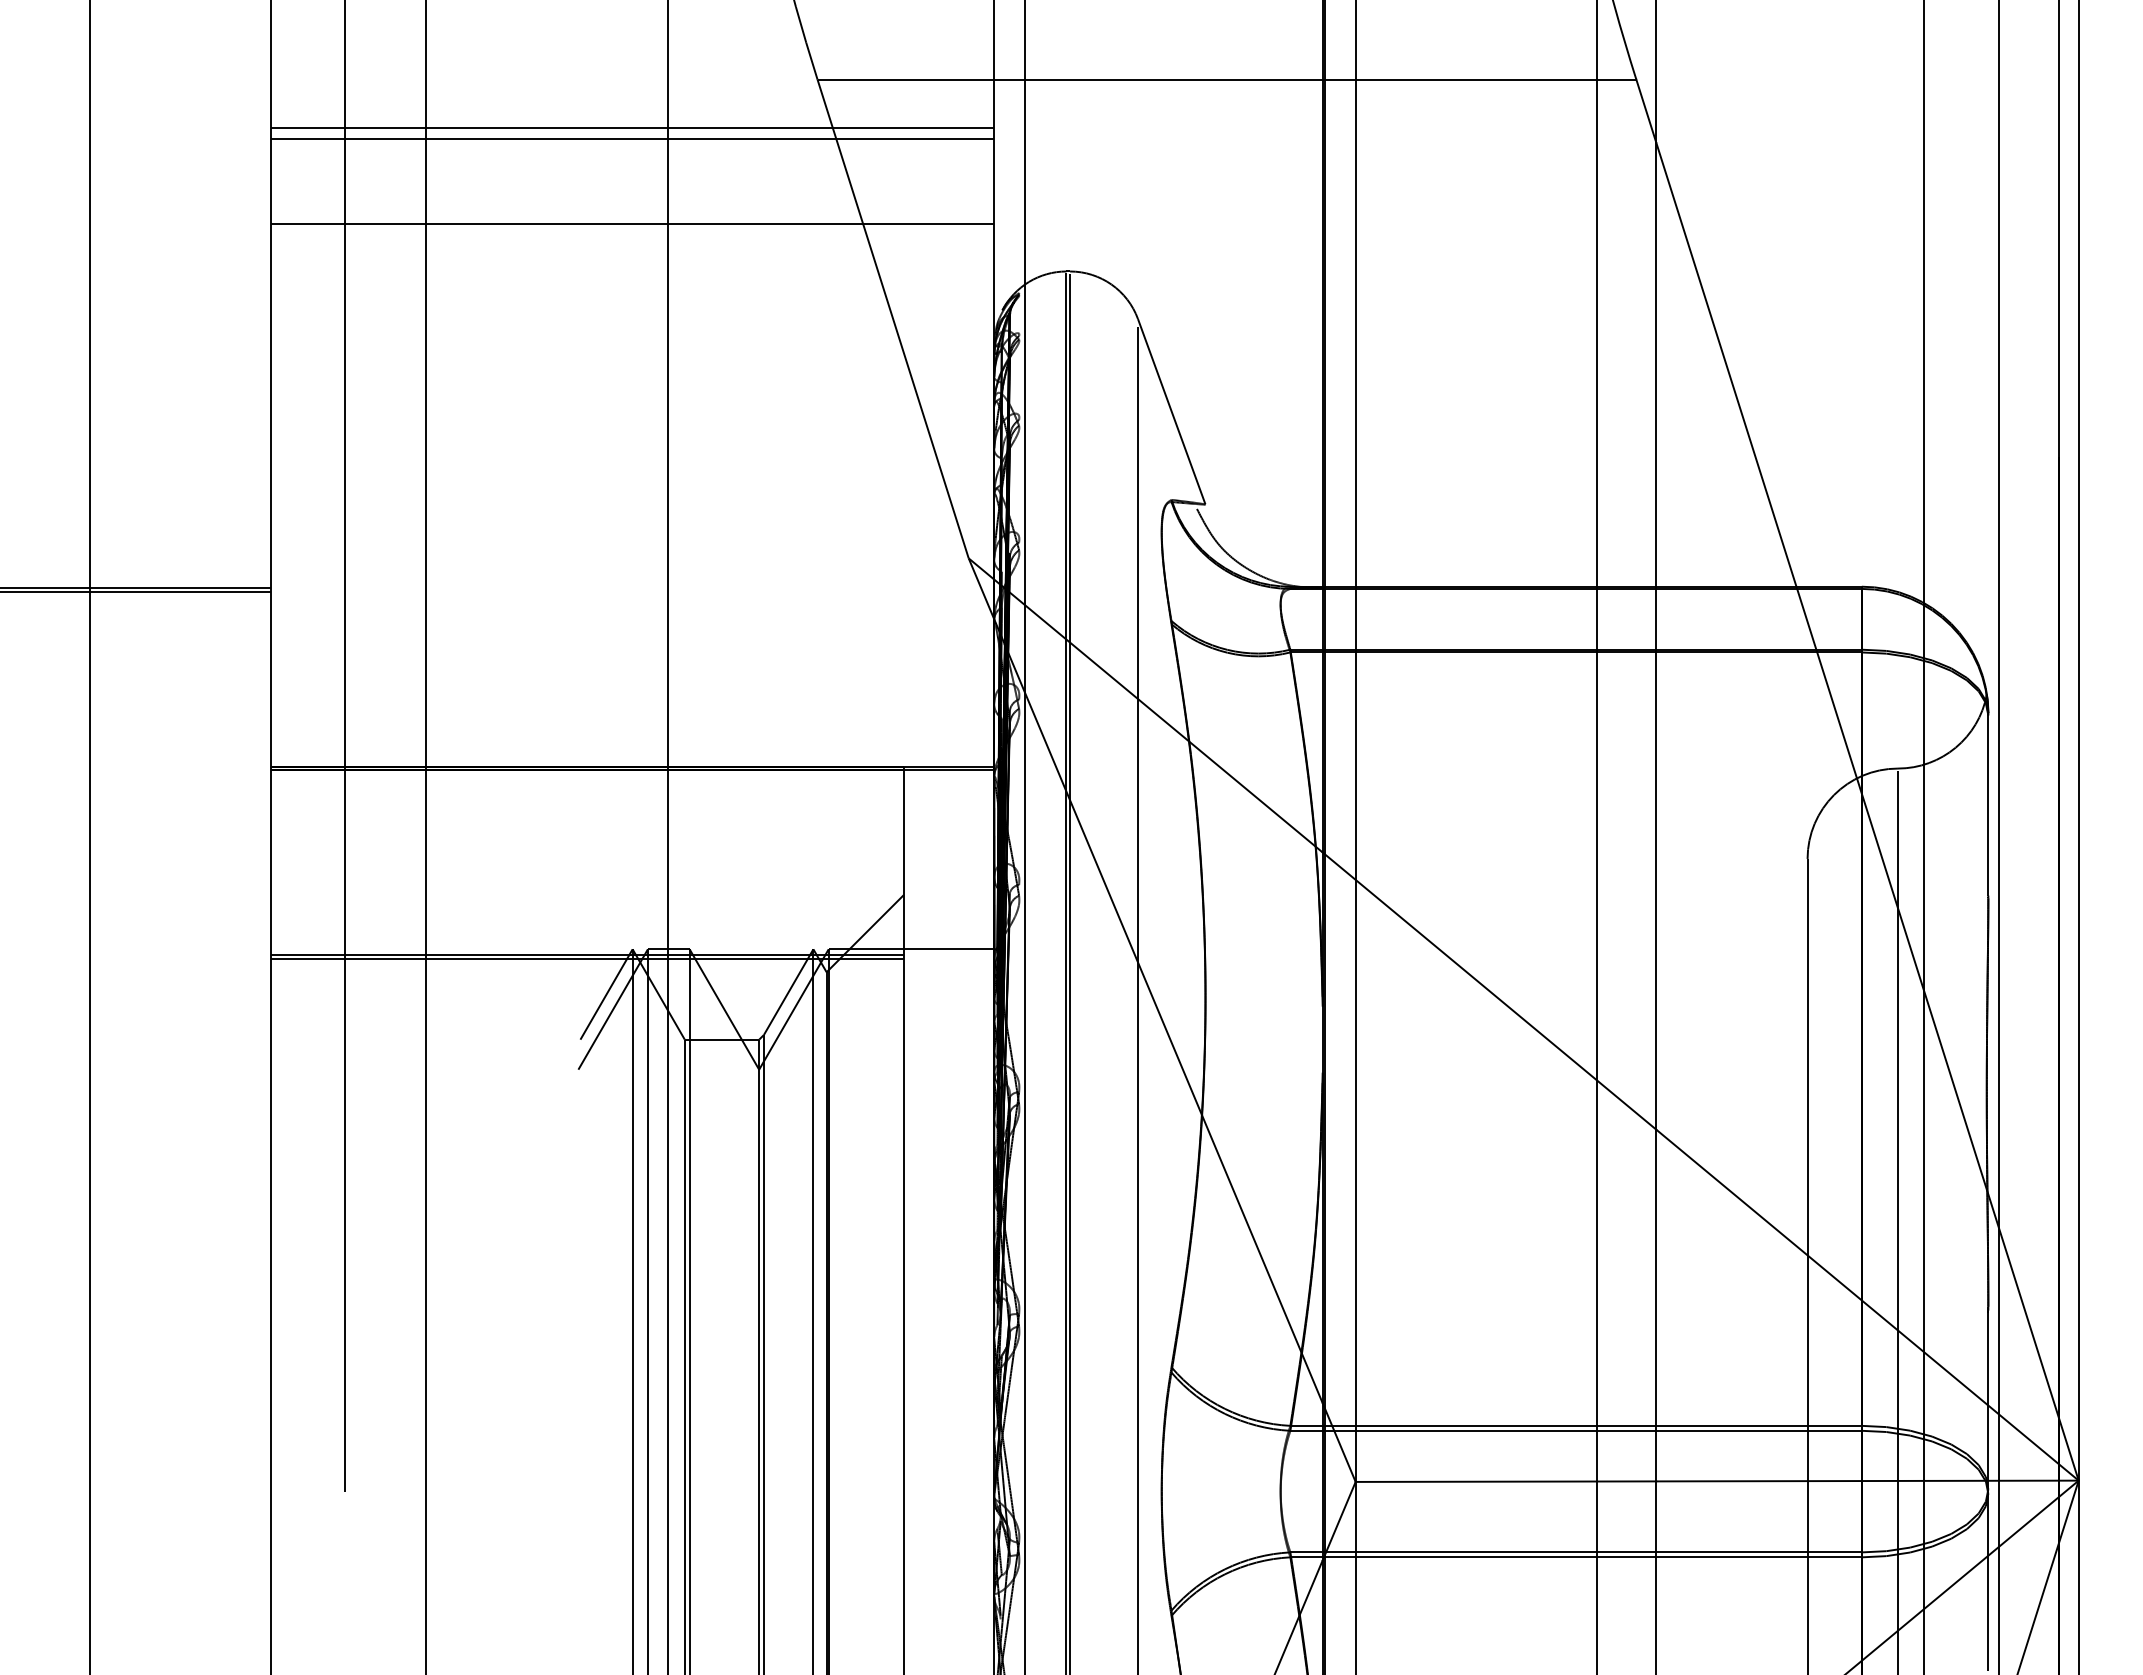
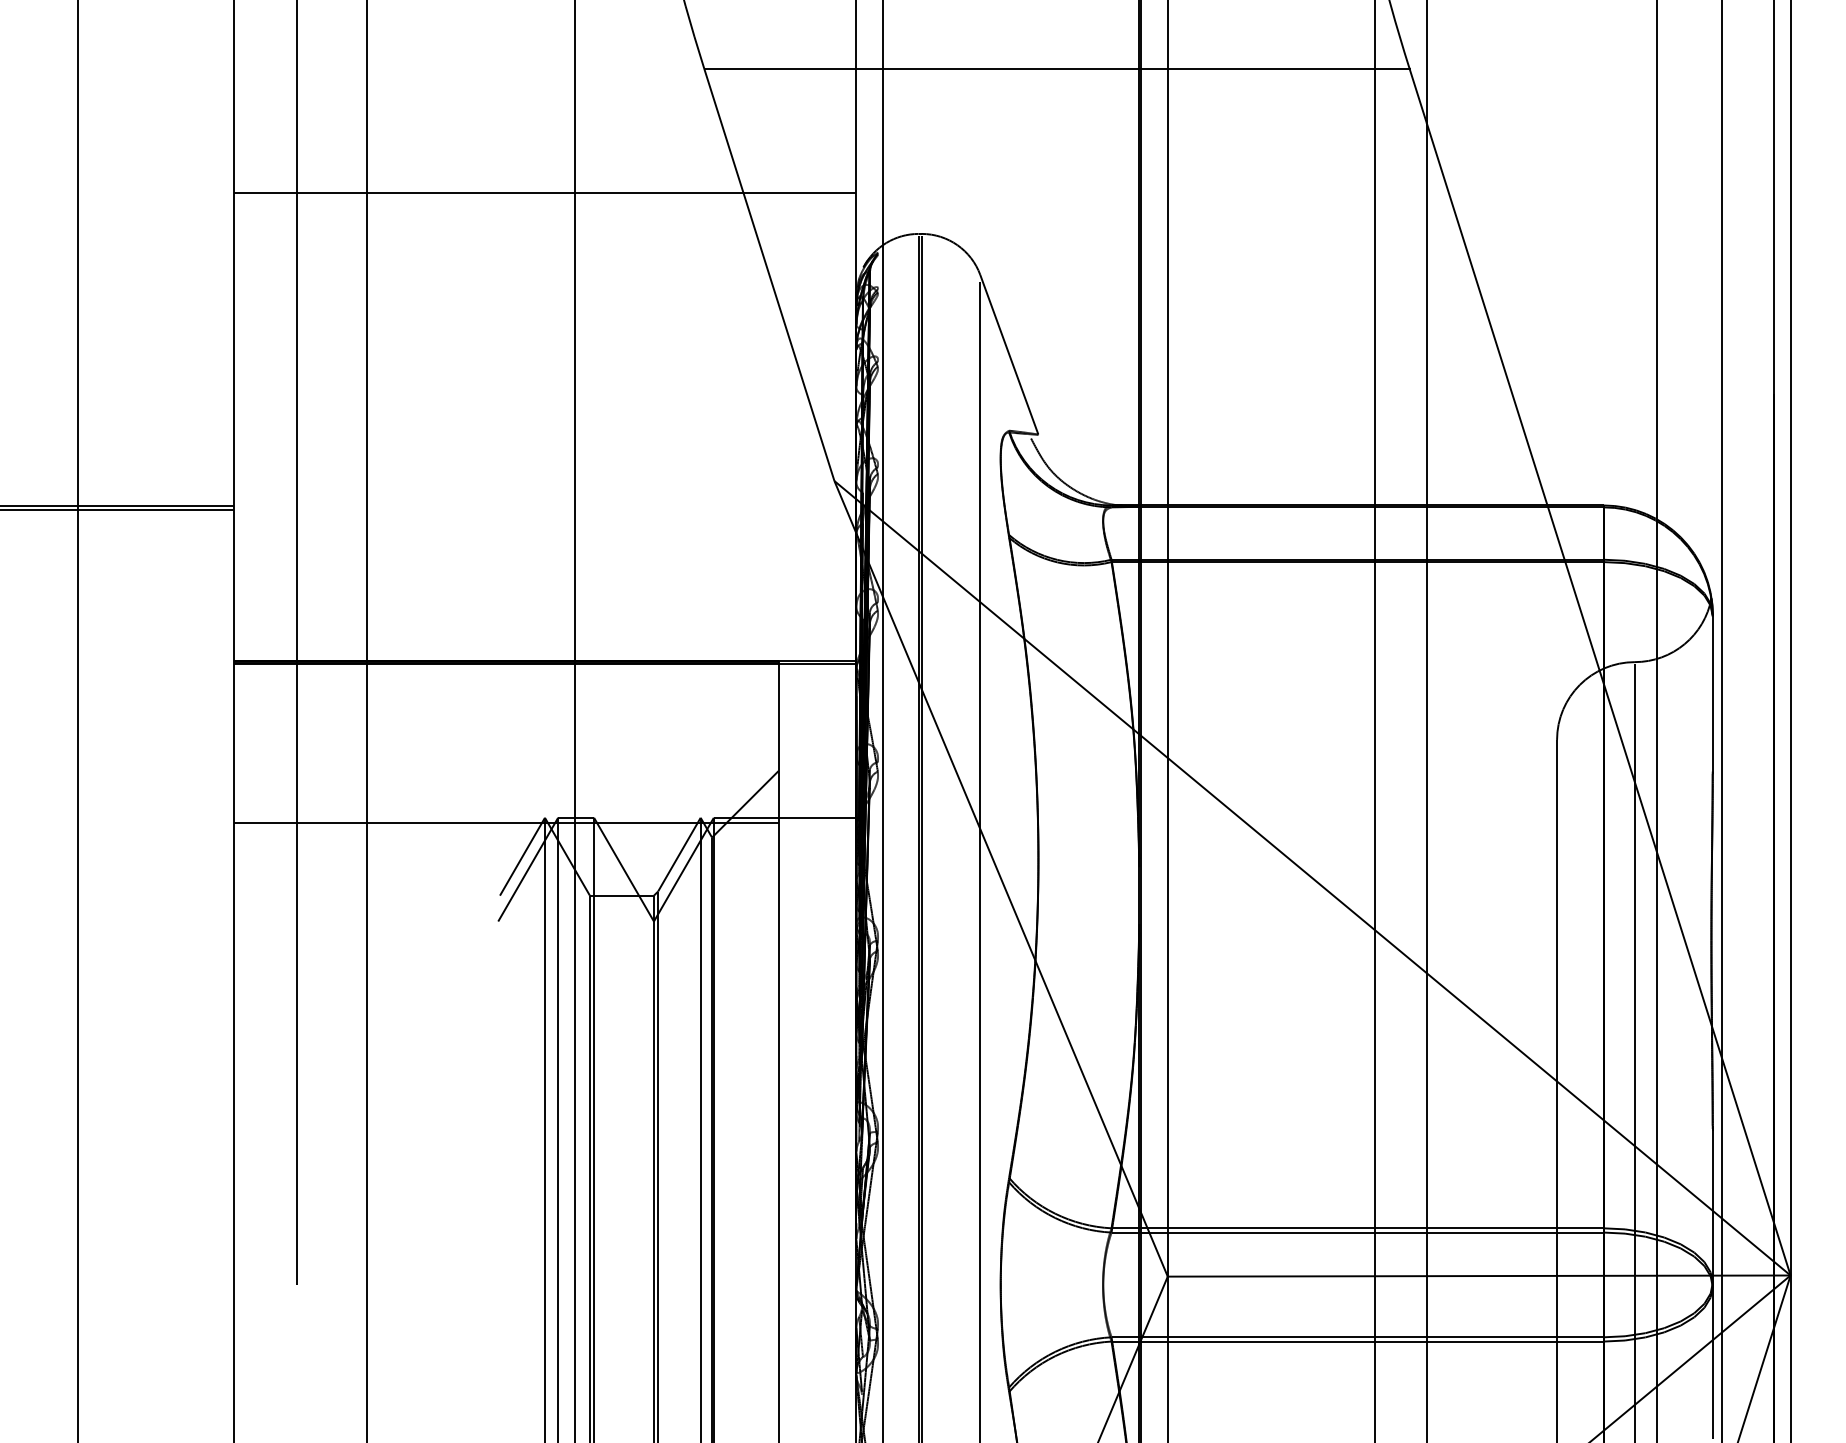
line: (632, 127) -> (544, 109), removed
line: (632, 138) -> (544, 119), removed
line: (587, 958) -> (506, 825), removed

